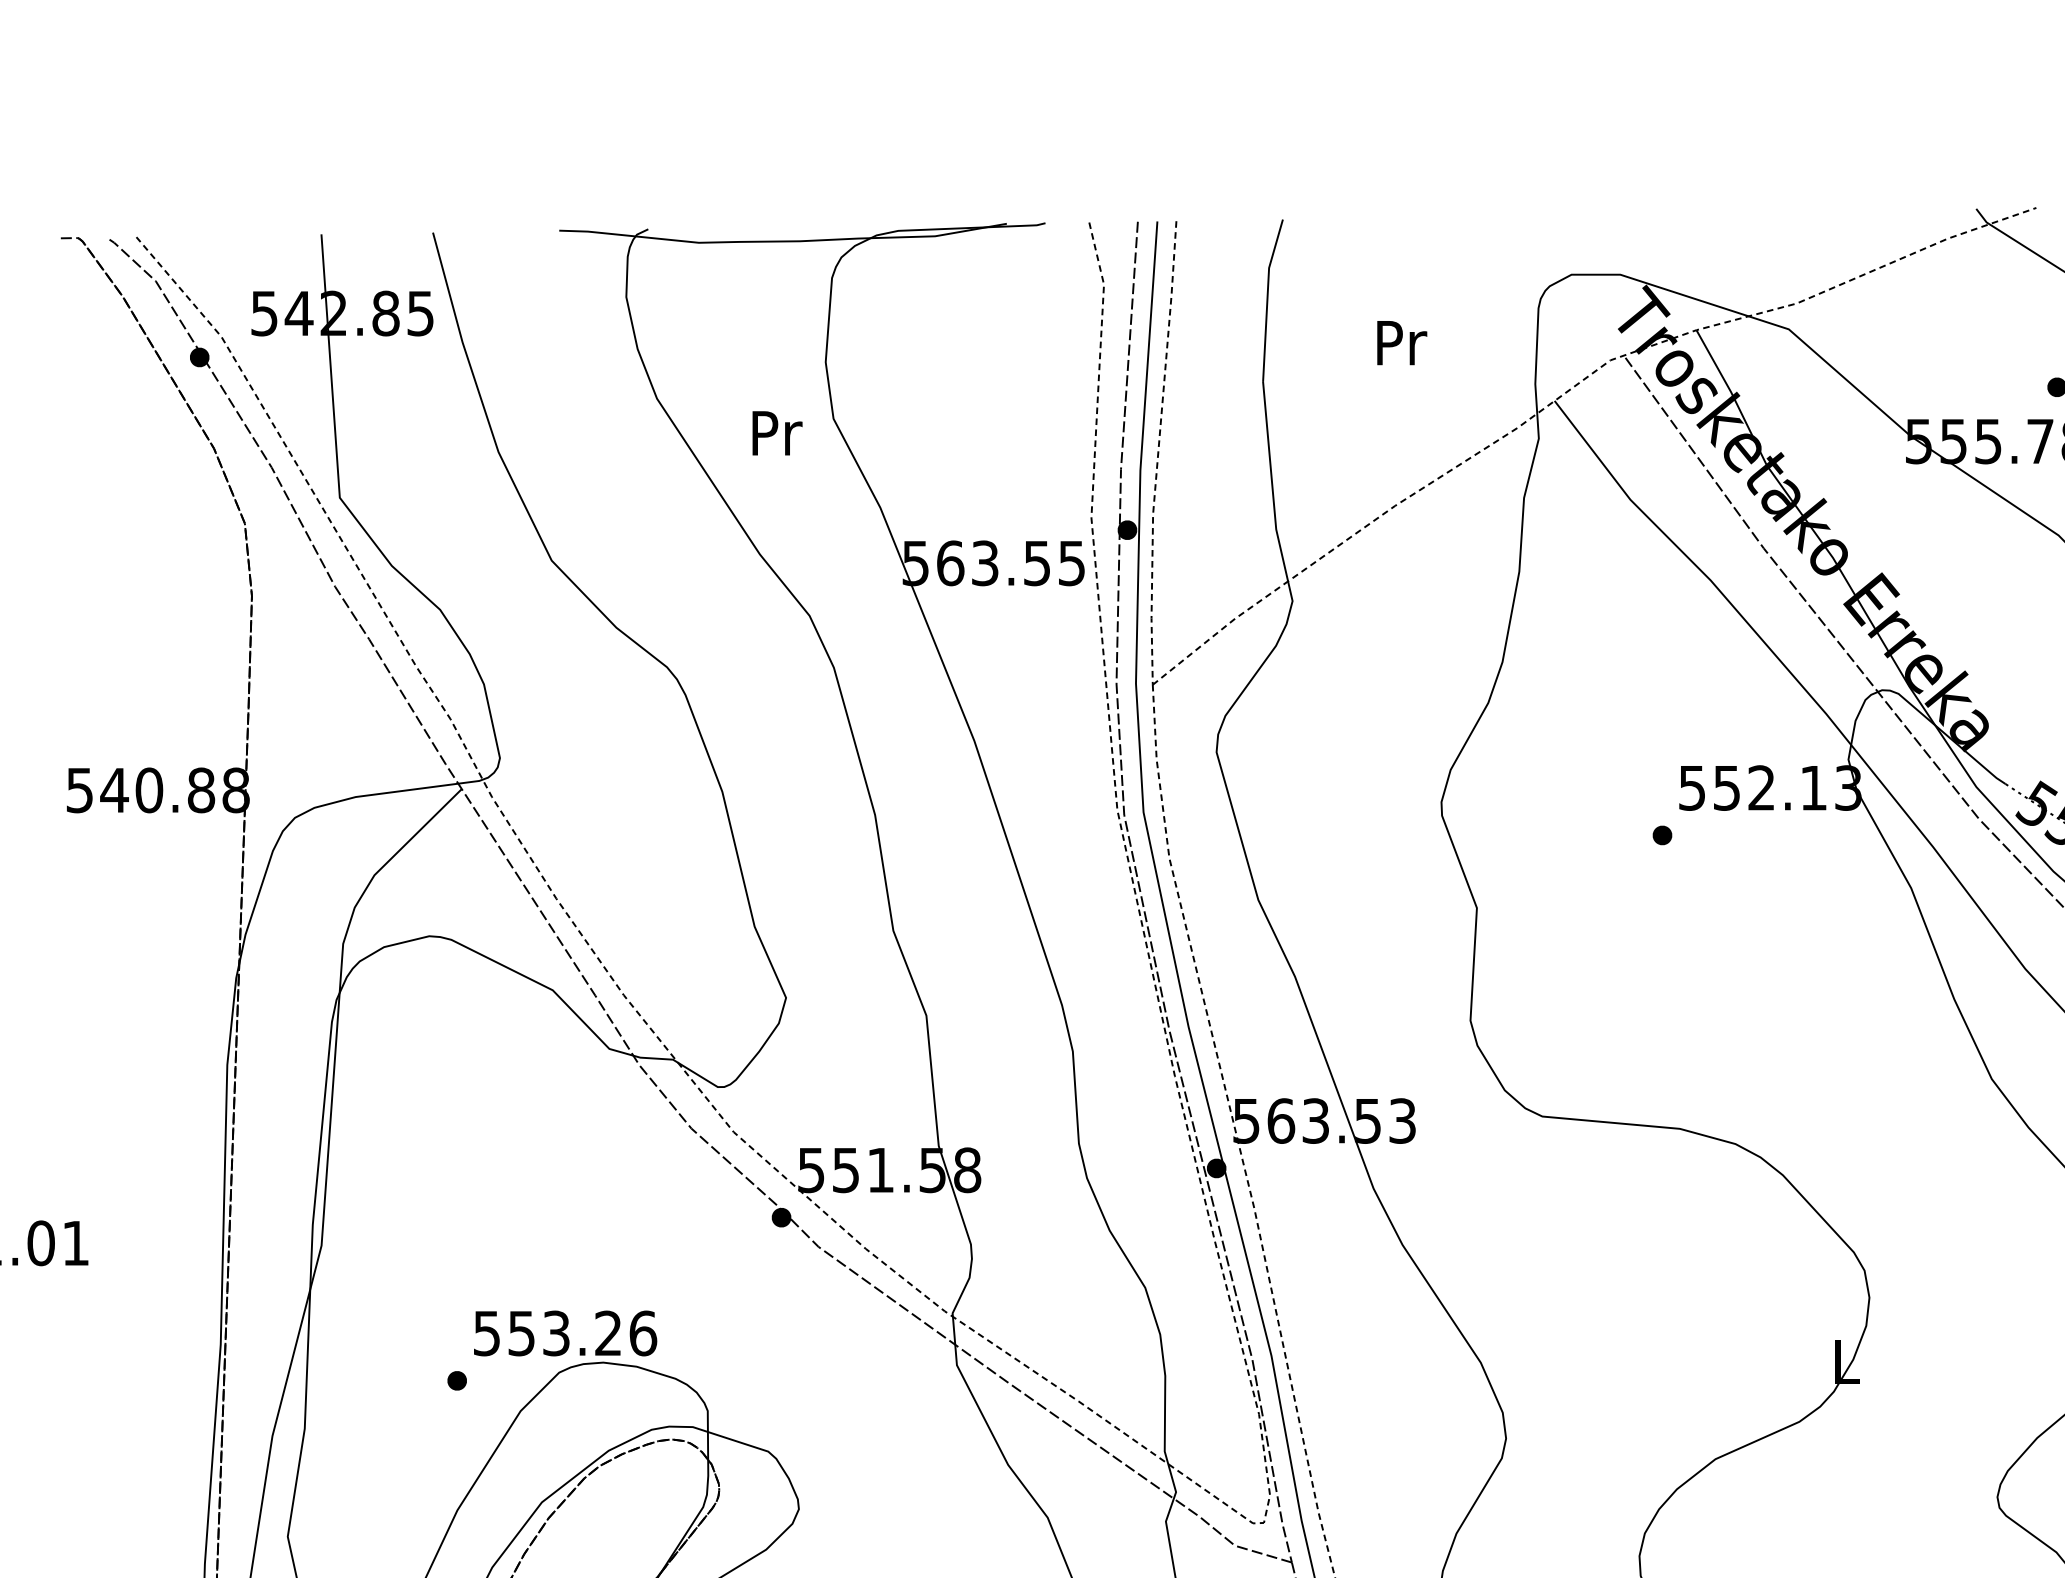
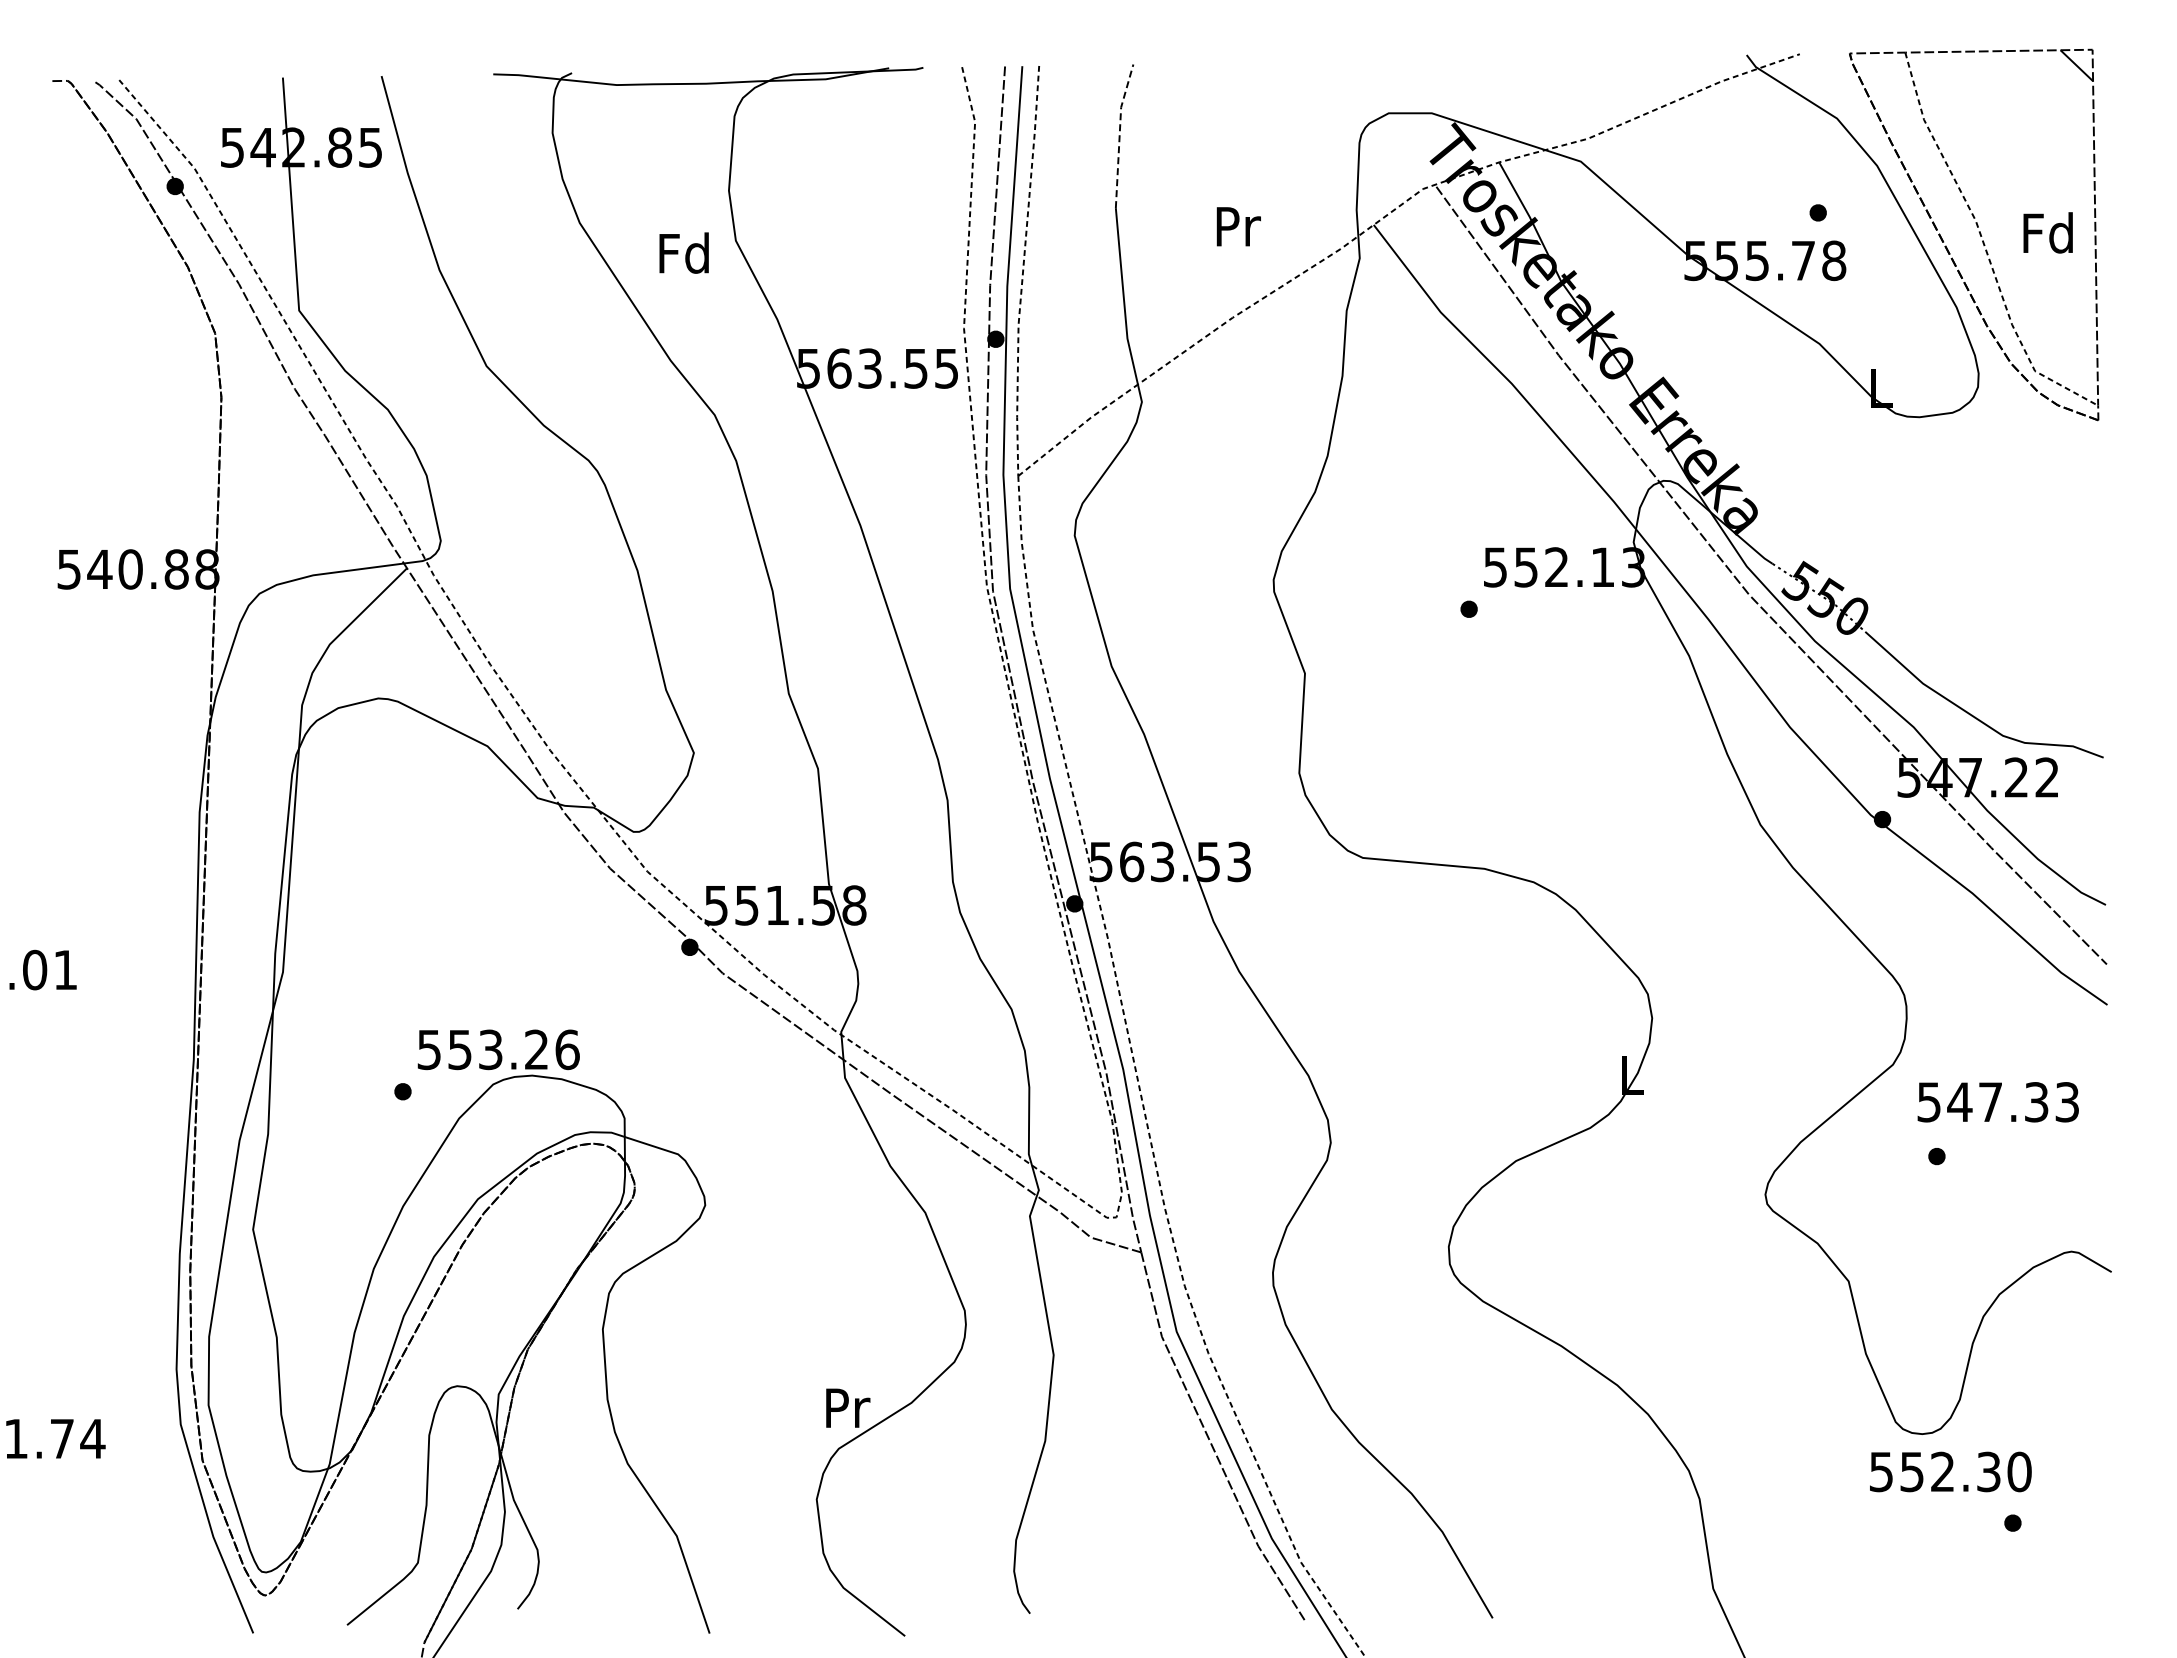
line: (1267, 298) -> (1119, 134), solid -> dashed
text: (1401, 342) -> (1238, 226), moved
text: (774, 432) -> (683, 252), Pr -> Fd

